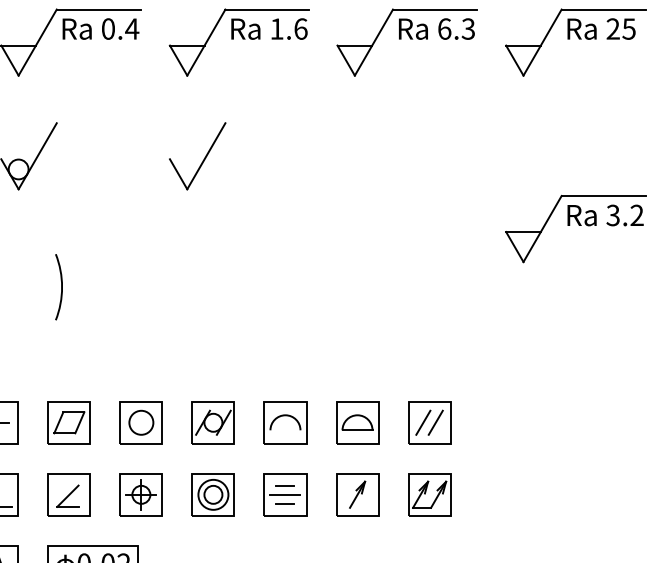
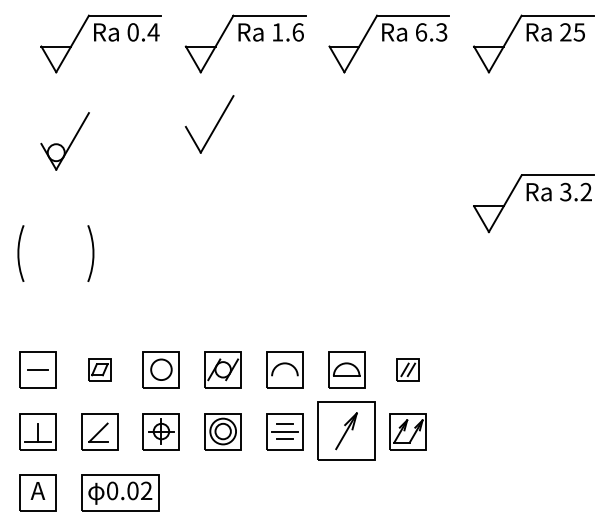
part: (197, 156) -> (209, 124), moved
part: (69, 422) -> (99, 369), size x0.6
part: (428, 422) -> (407, 369), size x0.6
part: (357, 494) -> (346, 431), size x1.6

